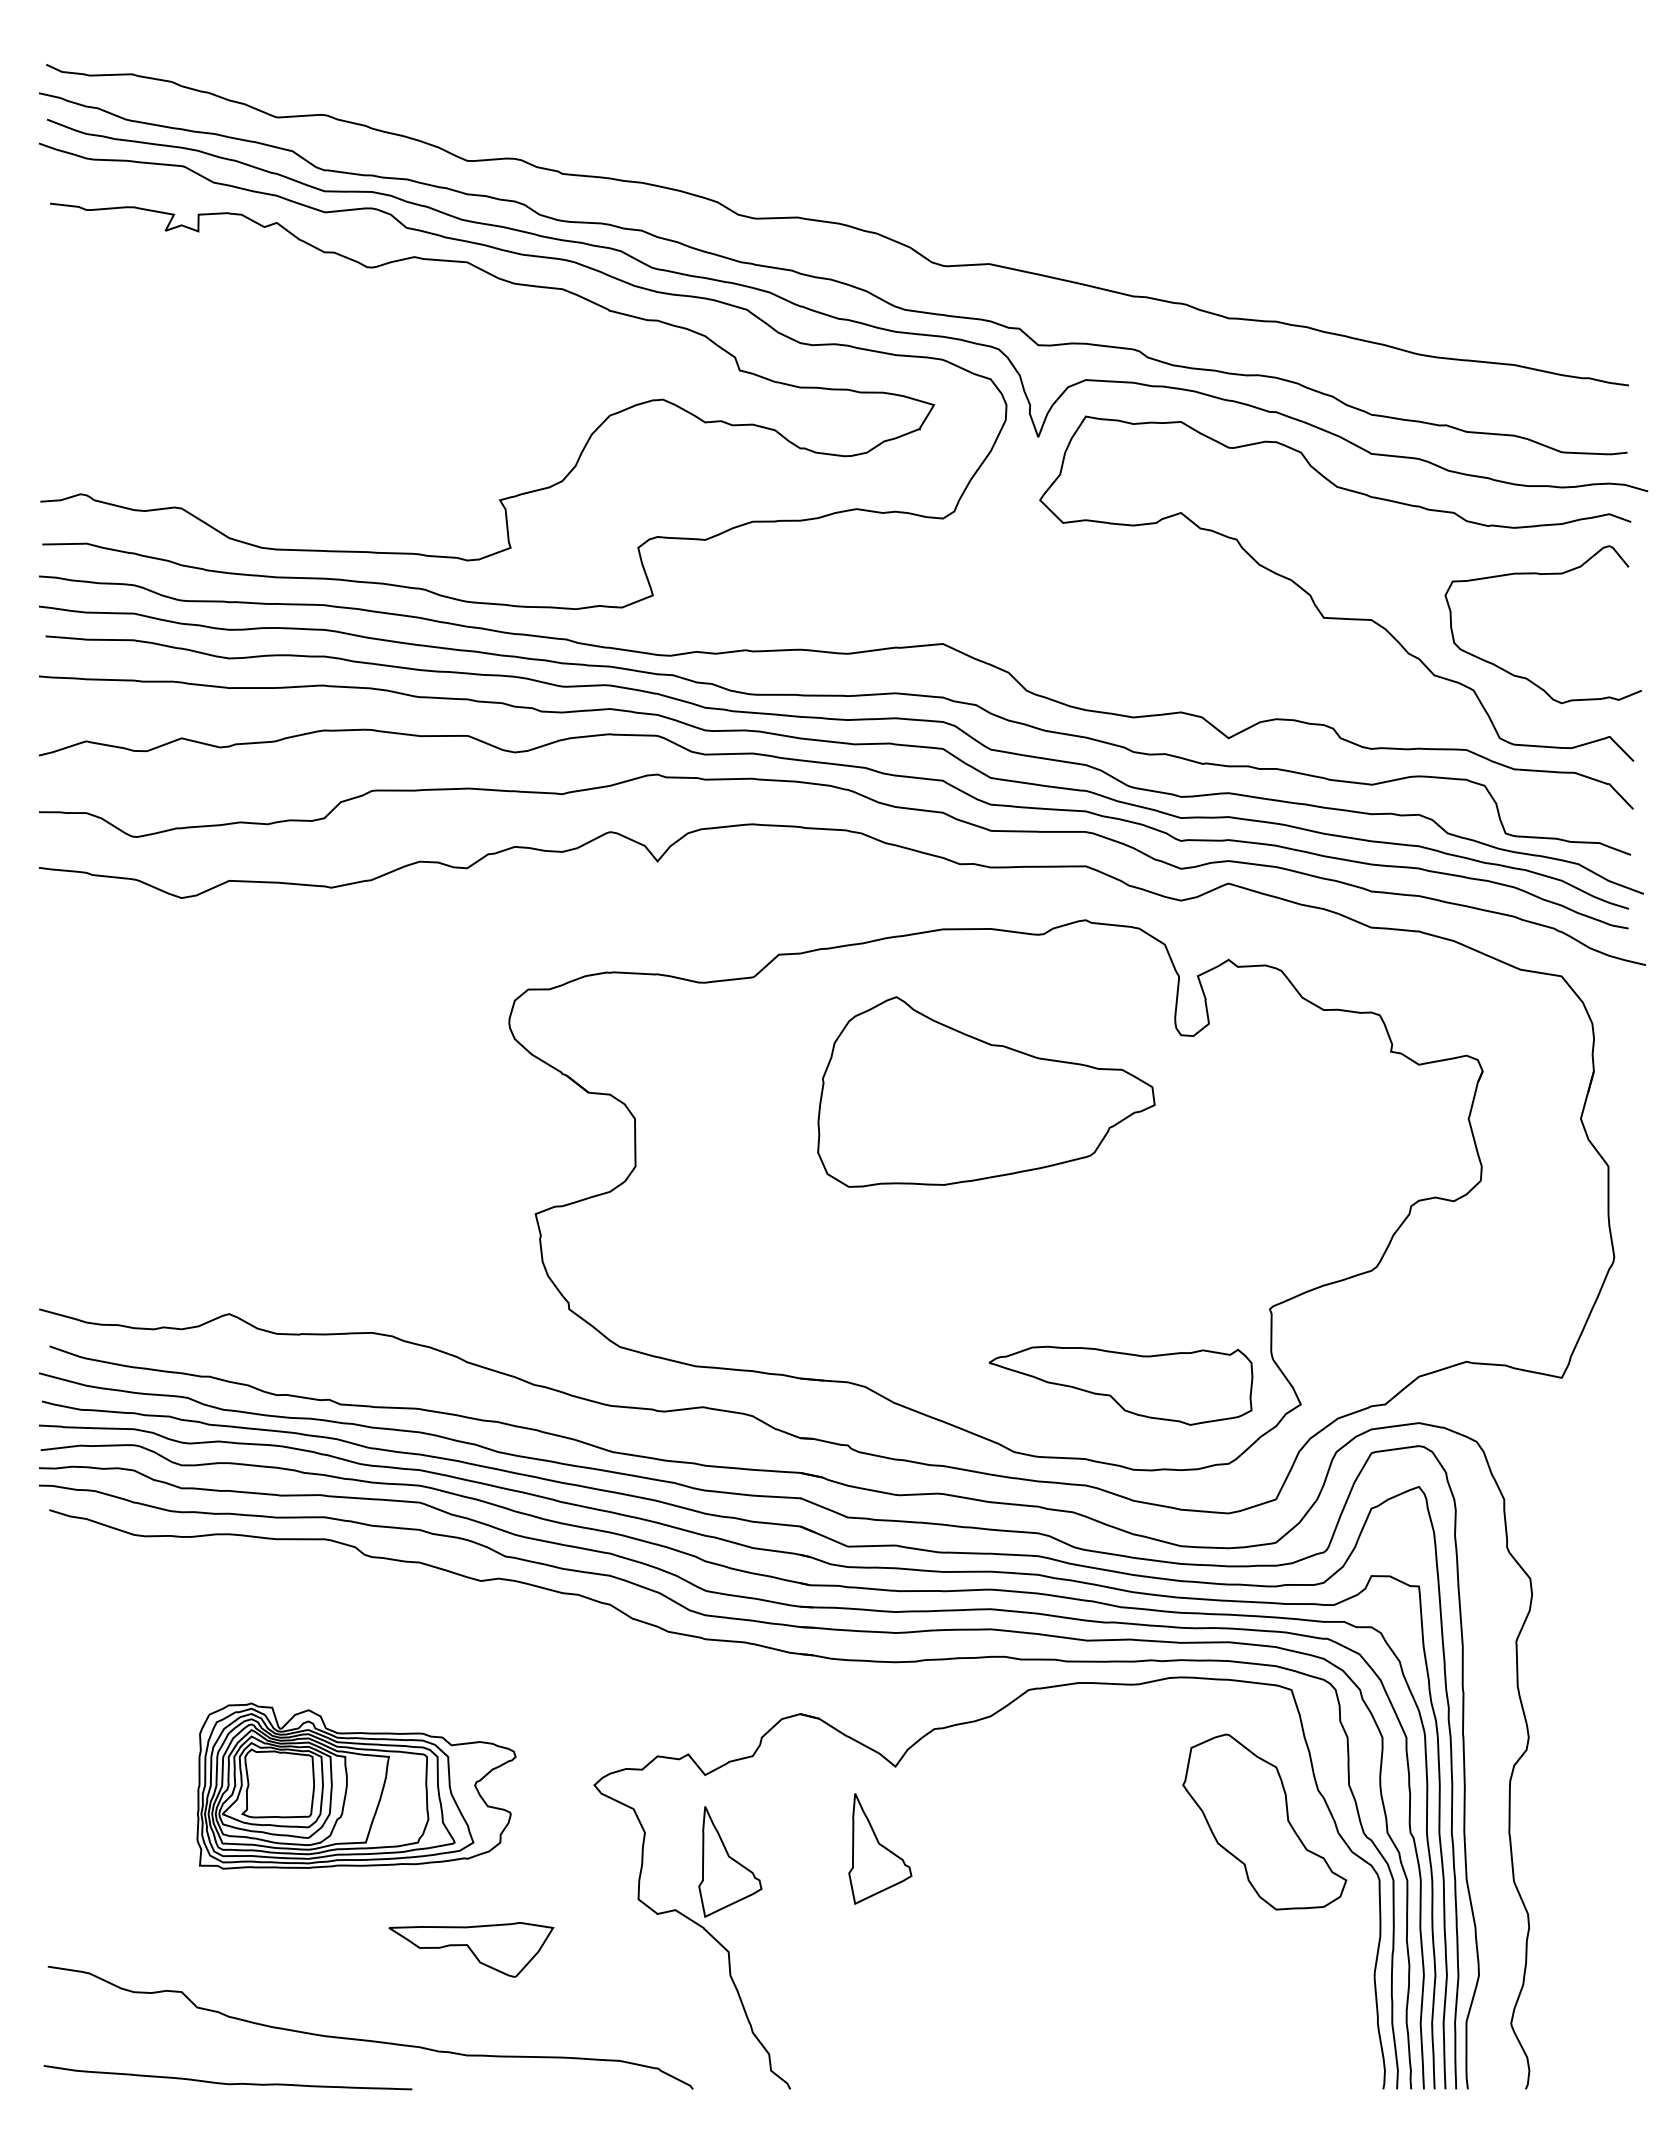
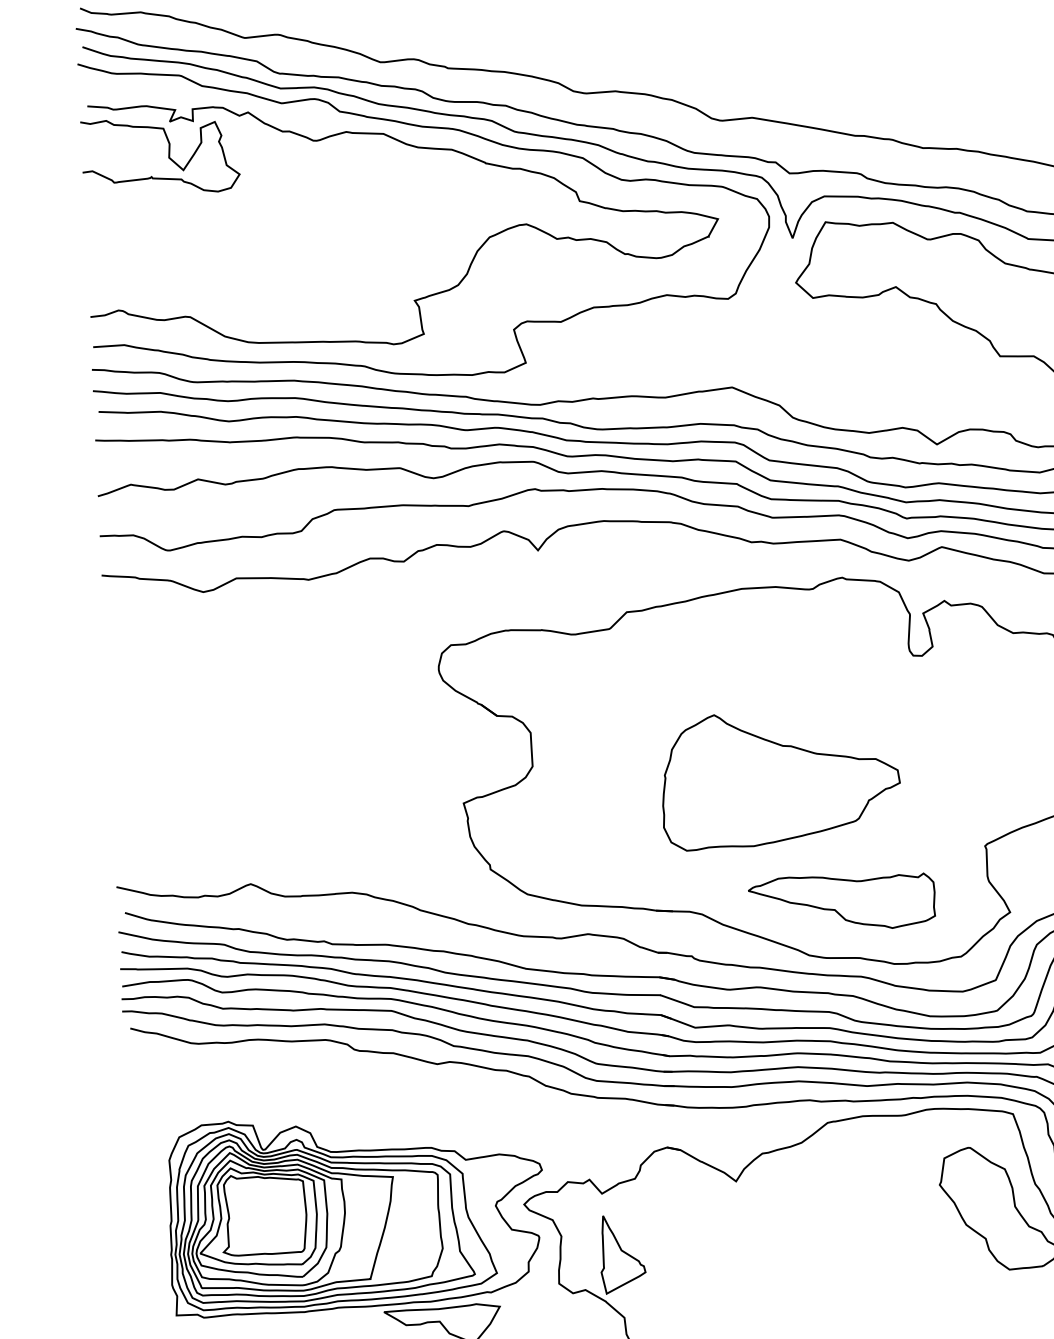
curve: (161, 278) -> (168, 155), added
part: (986, 1091) -> (780, 778), moved
part: (1120, 1385) -> (841, 902), moved
part: (356, 1785) -> (356, 1212), size x1.67
part: (880, 1848) -> (728, 1239), removed

